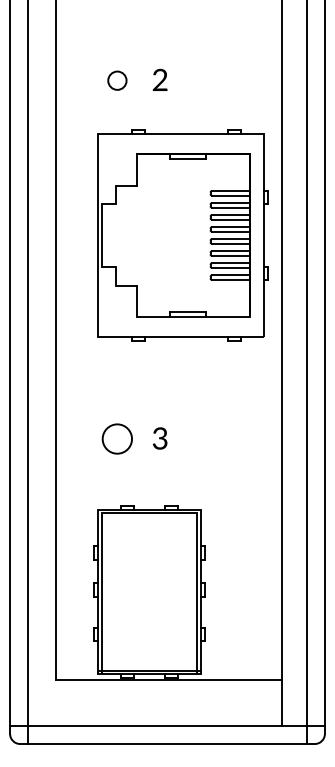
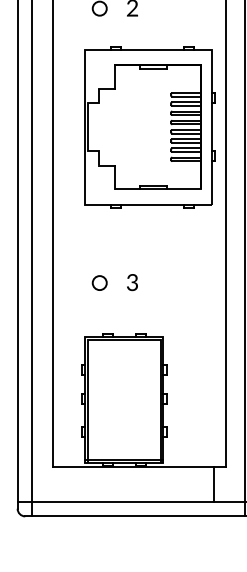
circle: (117, 439) -> (99, 283), size x0.62
line: (281, 702) -> (213, 484), moved

